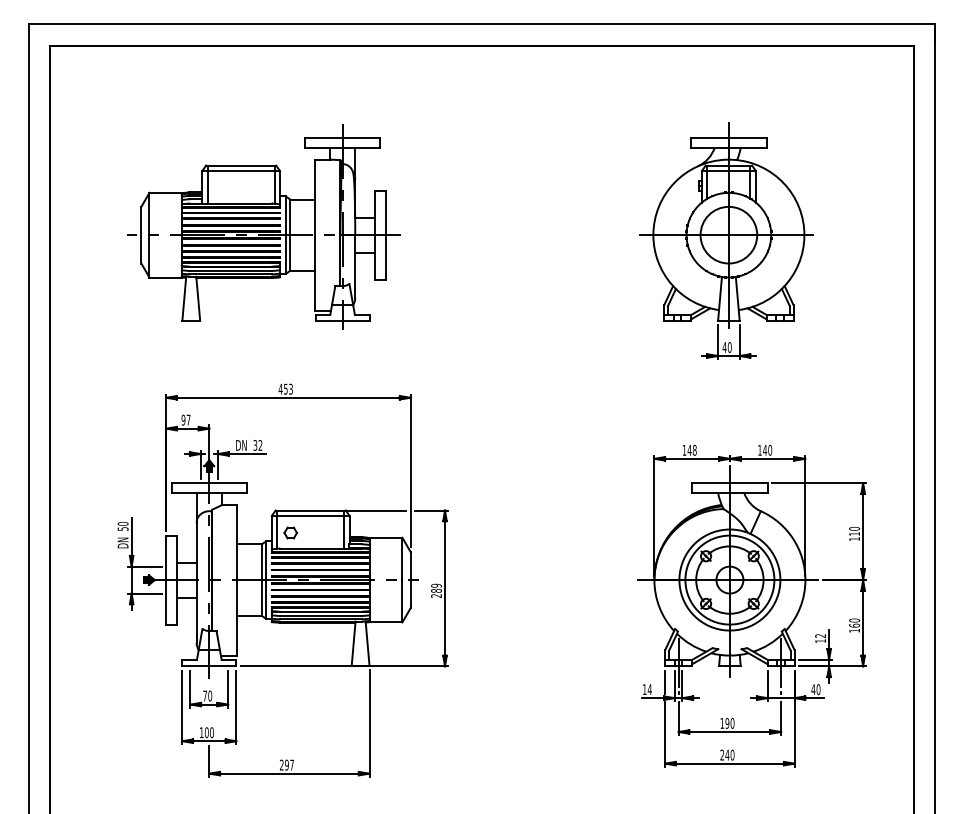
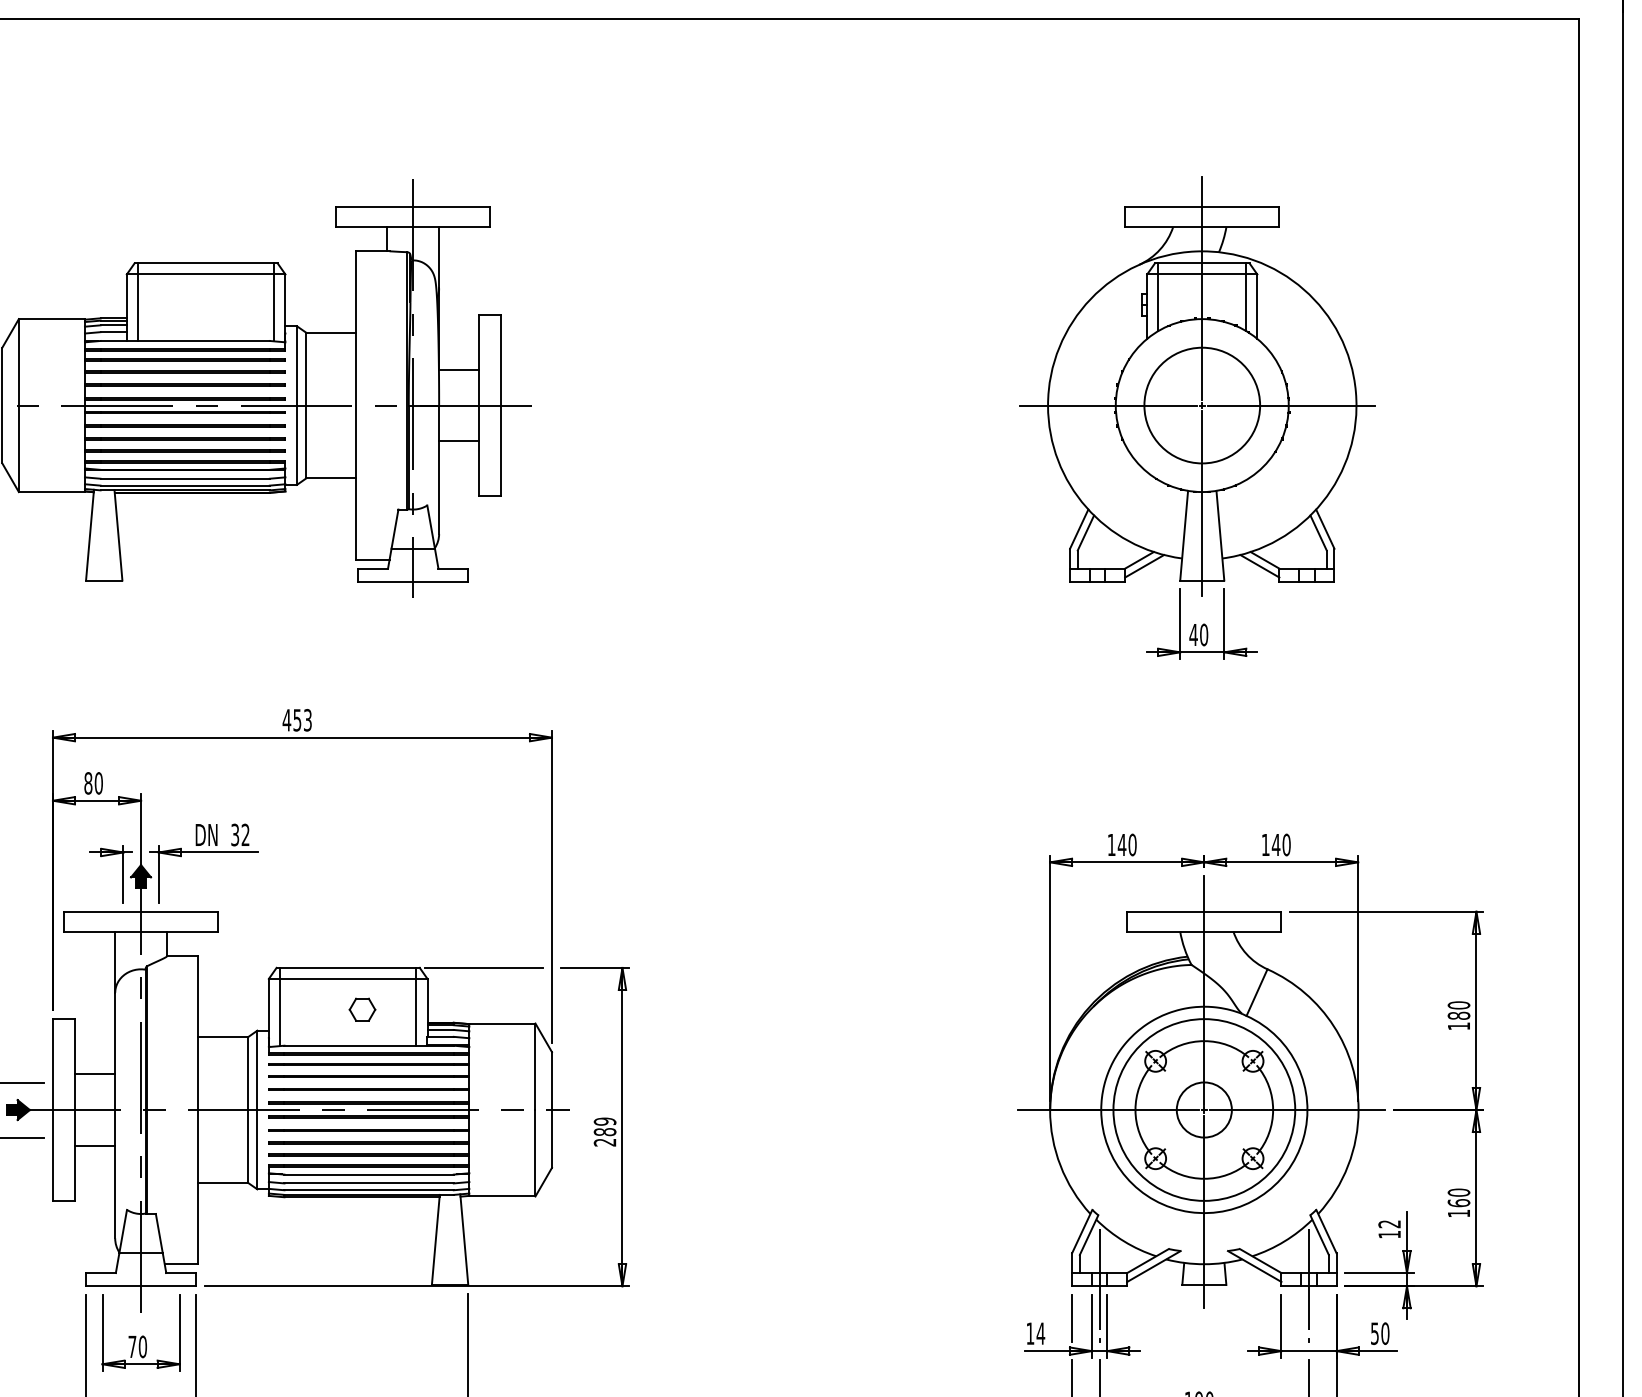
text: (185, 419) -> (92, 782), 97 -> 80
text: (694, 450) -> (1132, 845), 148 -> 140
part: (290, 532) -> (362, 1008), moved
text: (854, 533) -> (1458, 1014), 110 -> 180
text: (813, 689) -> (1375, 1333), 40 -> 50

